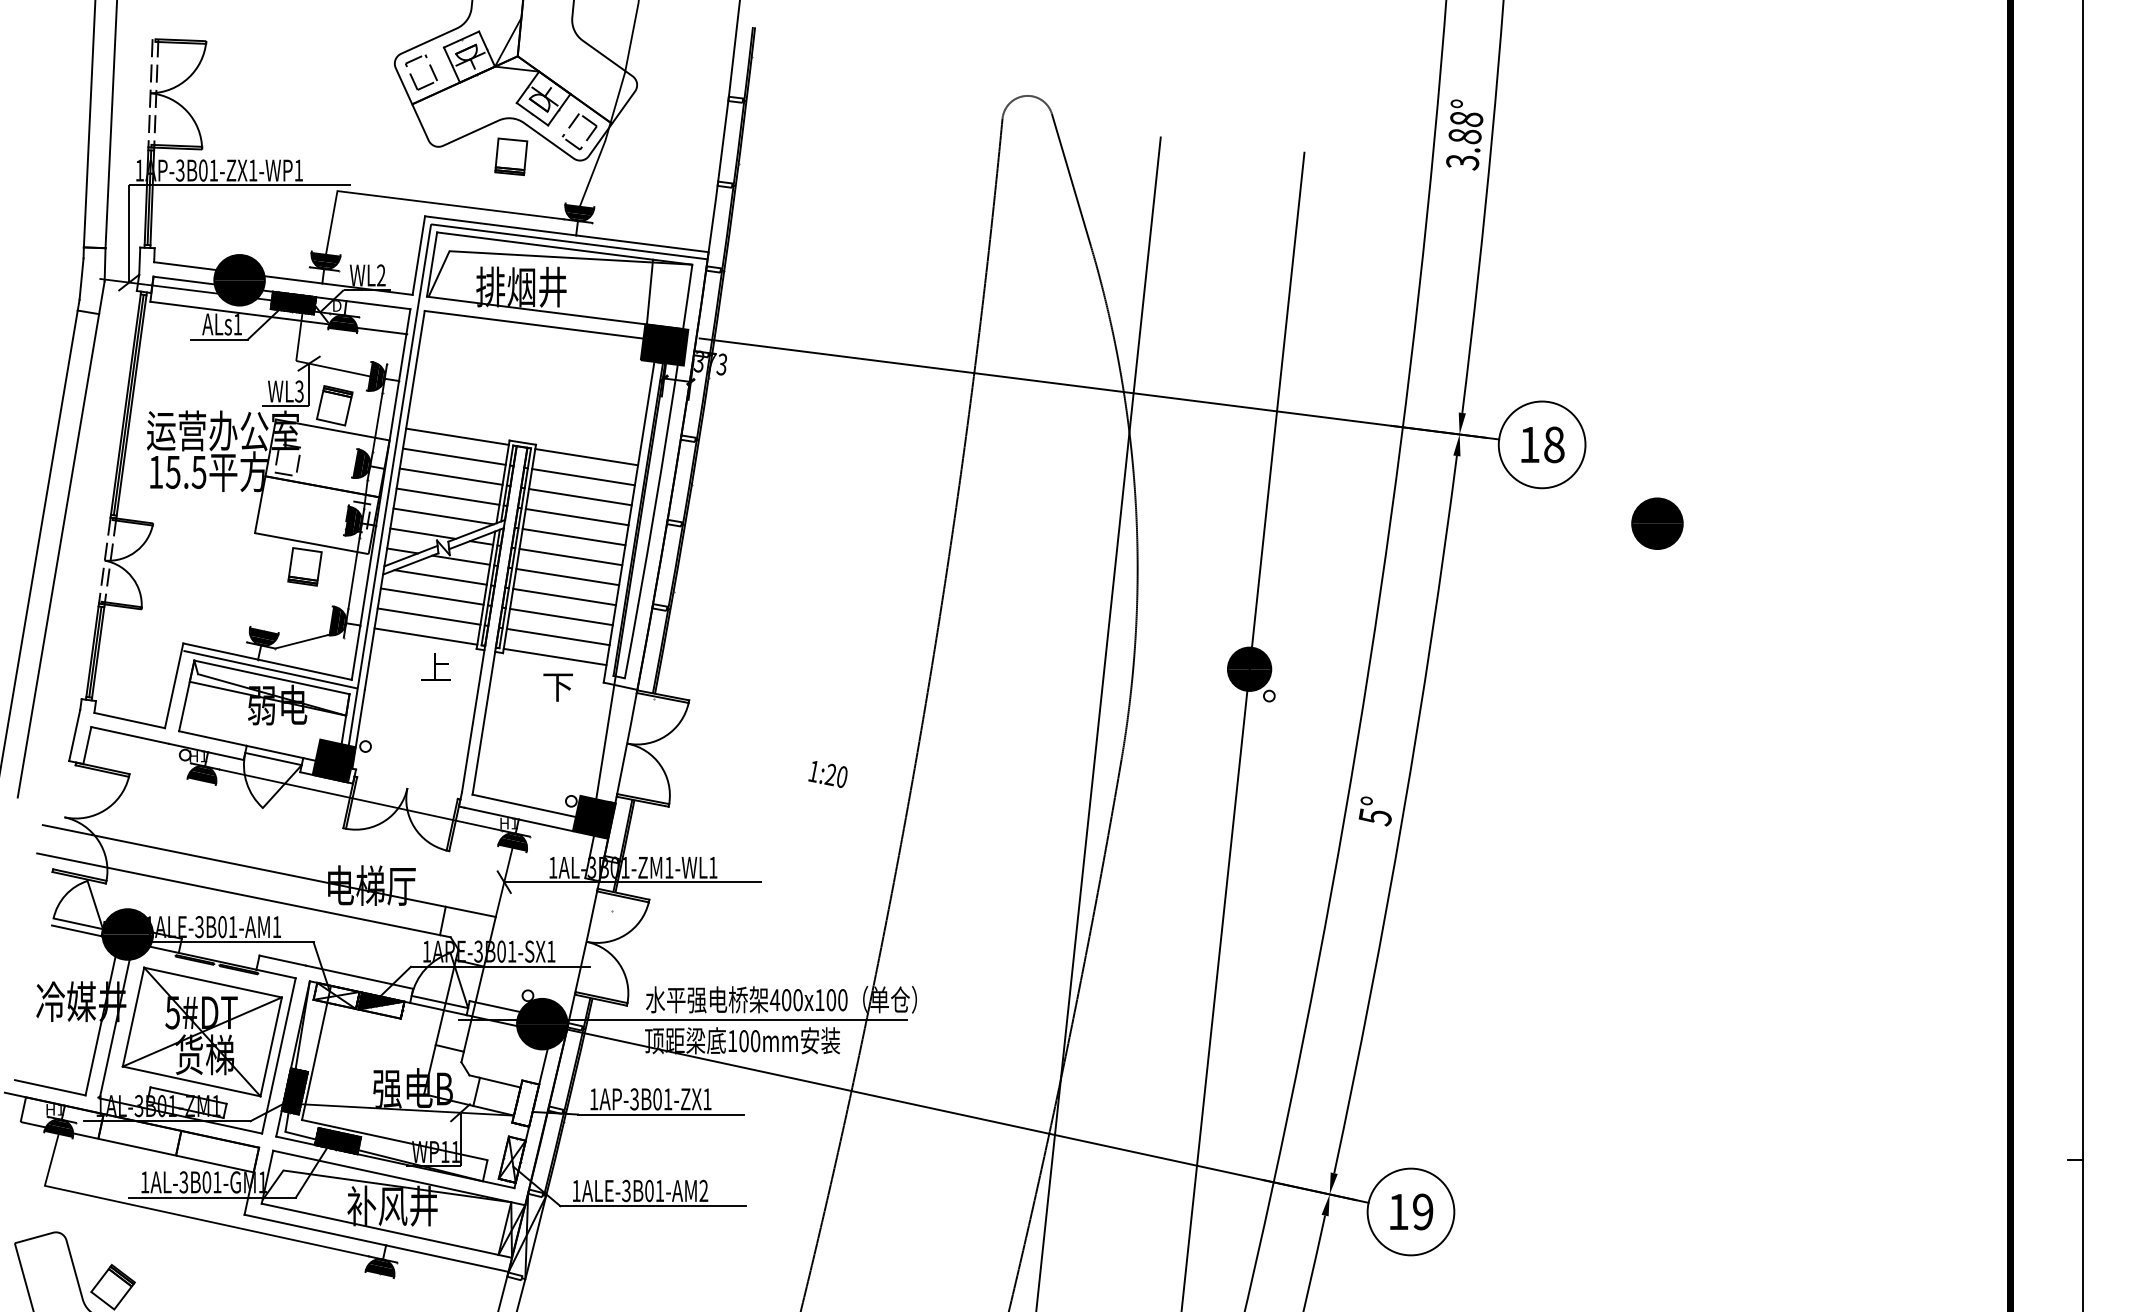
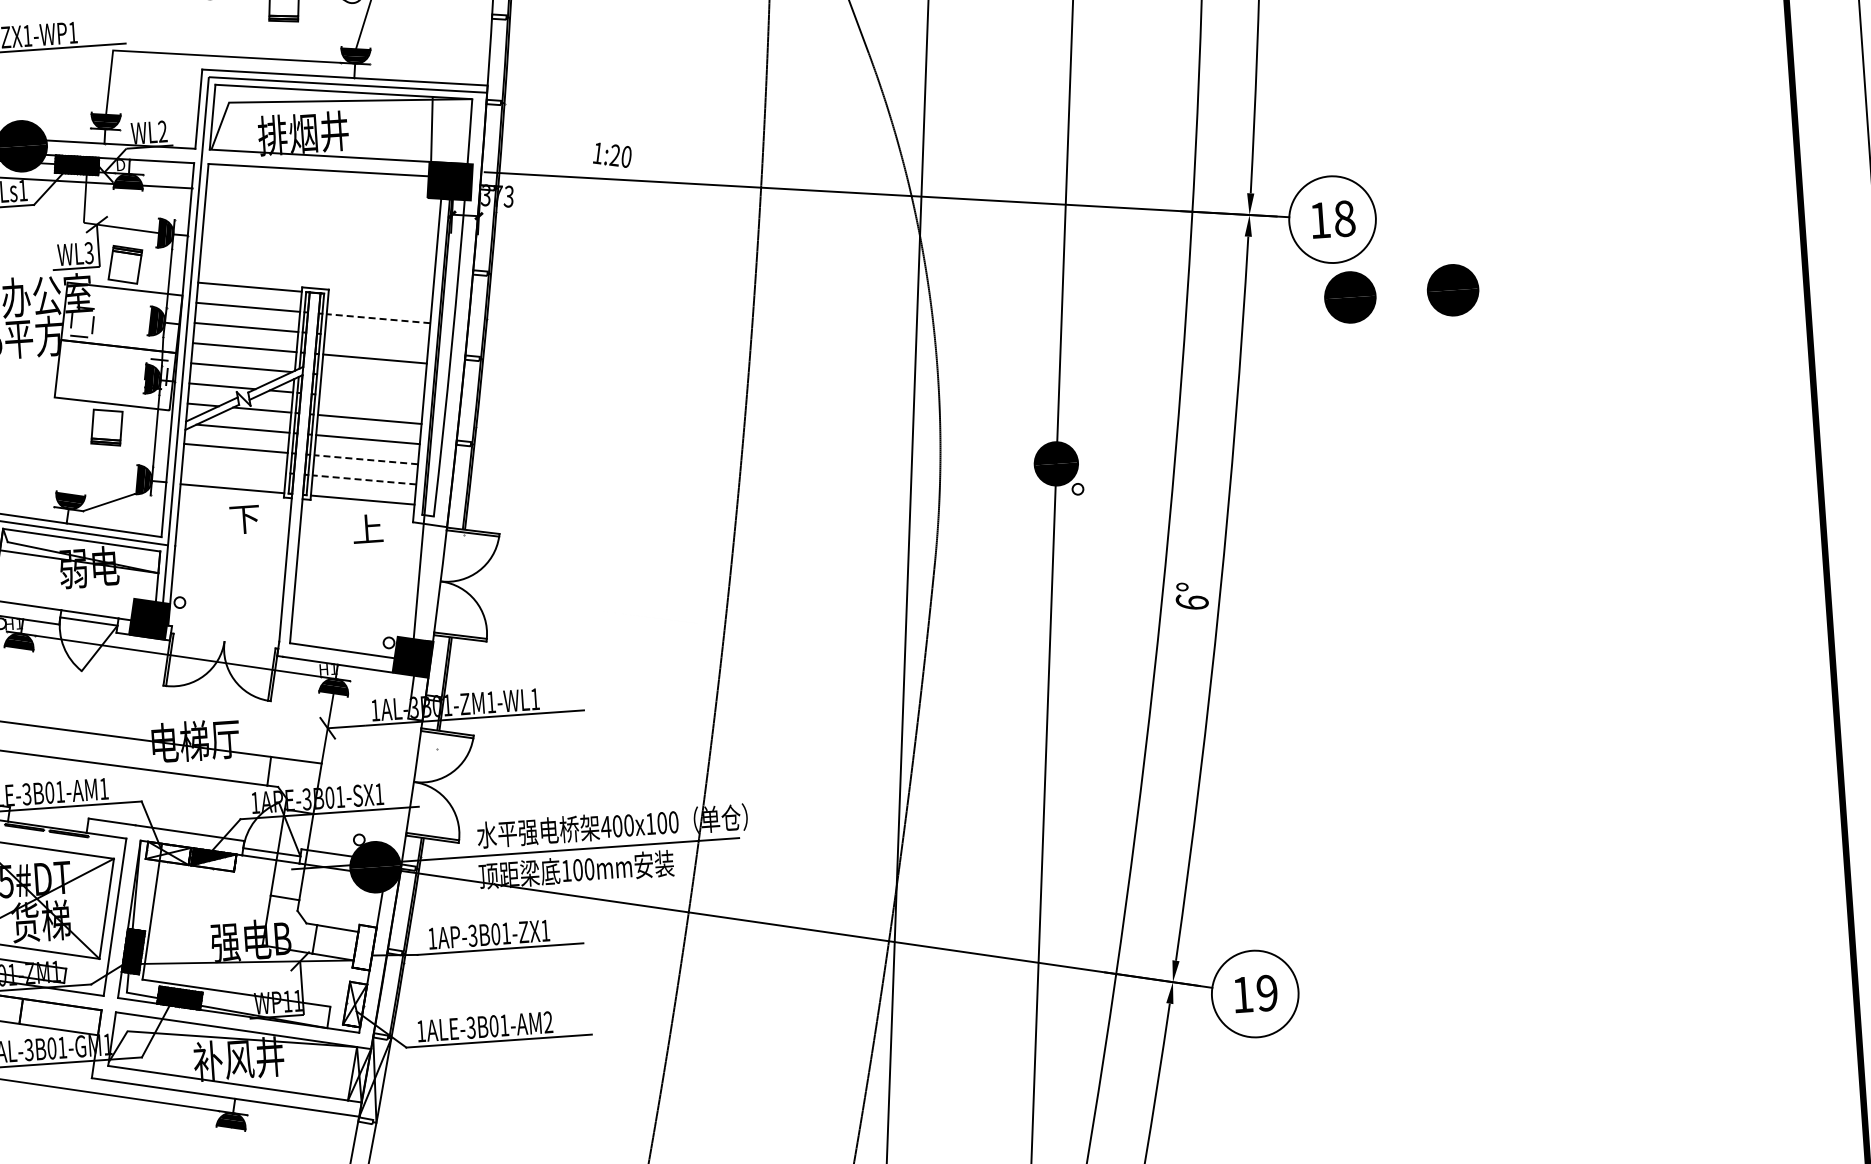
line: (586, 457) -> (380, 298), removed
line: (583, 477) -> (378, 319), solid -> dashed
line: (580, 497) -> (376, 339), removed
part: (1554, 523) -> (1350, 297), added
line: (573, 536) -> (372, 378), removed
line: (570, 556) -> (371, 398), removed
line: (428, 616) -> (233, 468), removed
line: (560, 616) -> (365, 459), solid -> dashed
line: (557, 636) -> (363, 479), solid -> dashed
text: (435, 667) -> (244, 518), 上 -> 下
text: (557, 686) -> (367, 529), 下 -> 上
text: (827, 774) -> (611, 155), moved
text: (1374, 817) -> (1191, 603), 5° -> 6°

